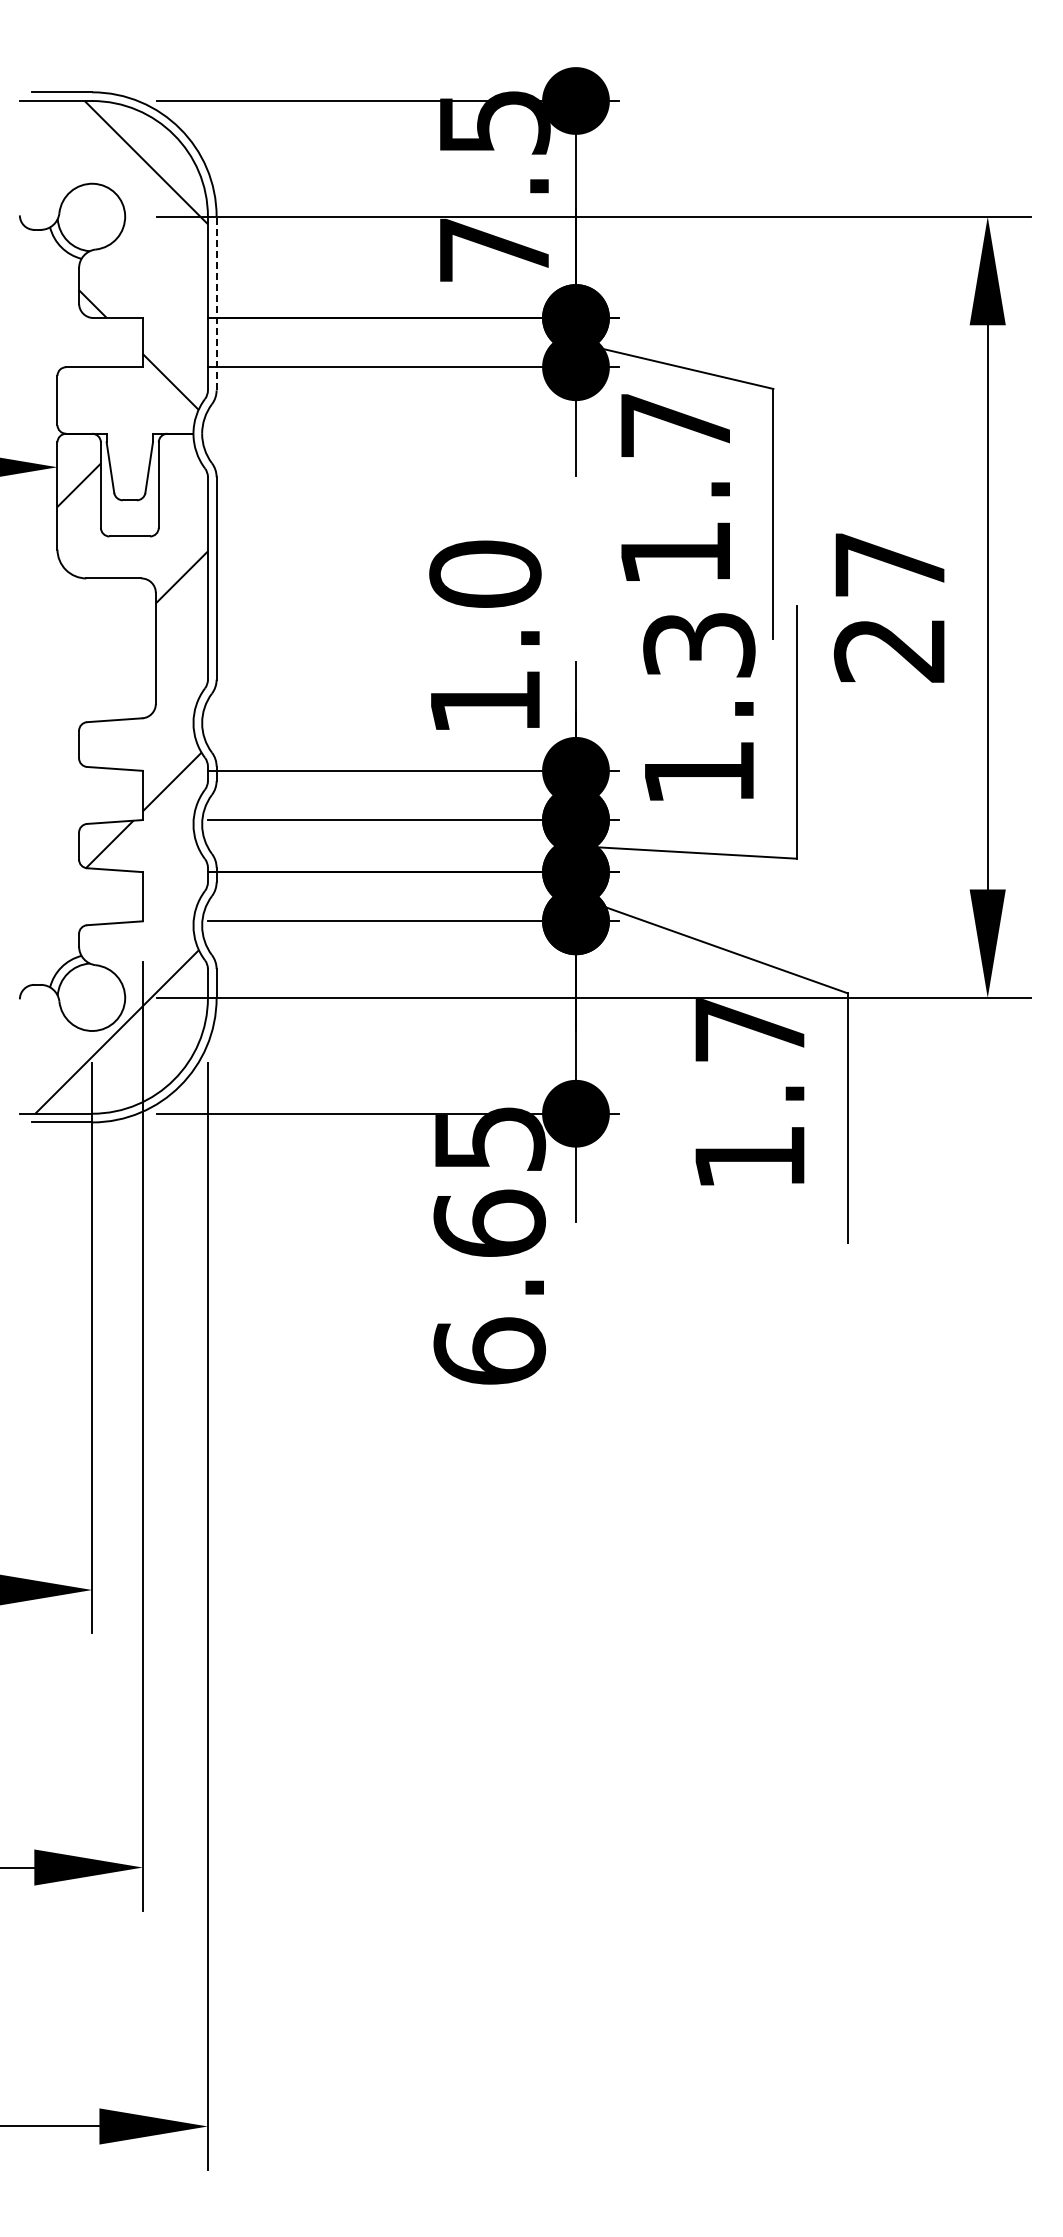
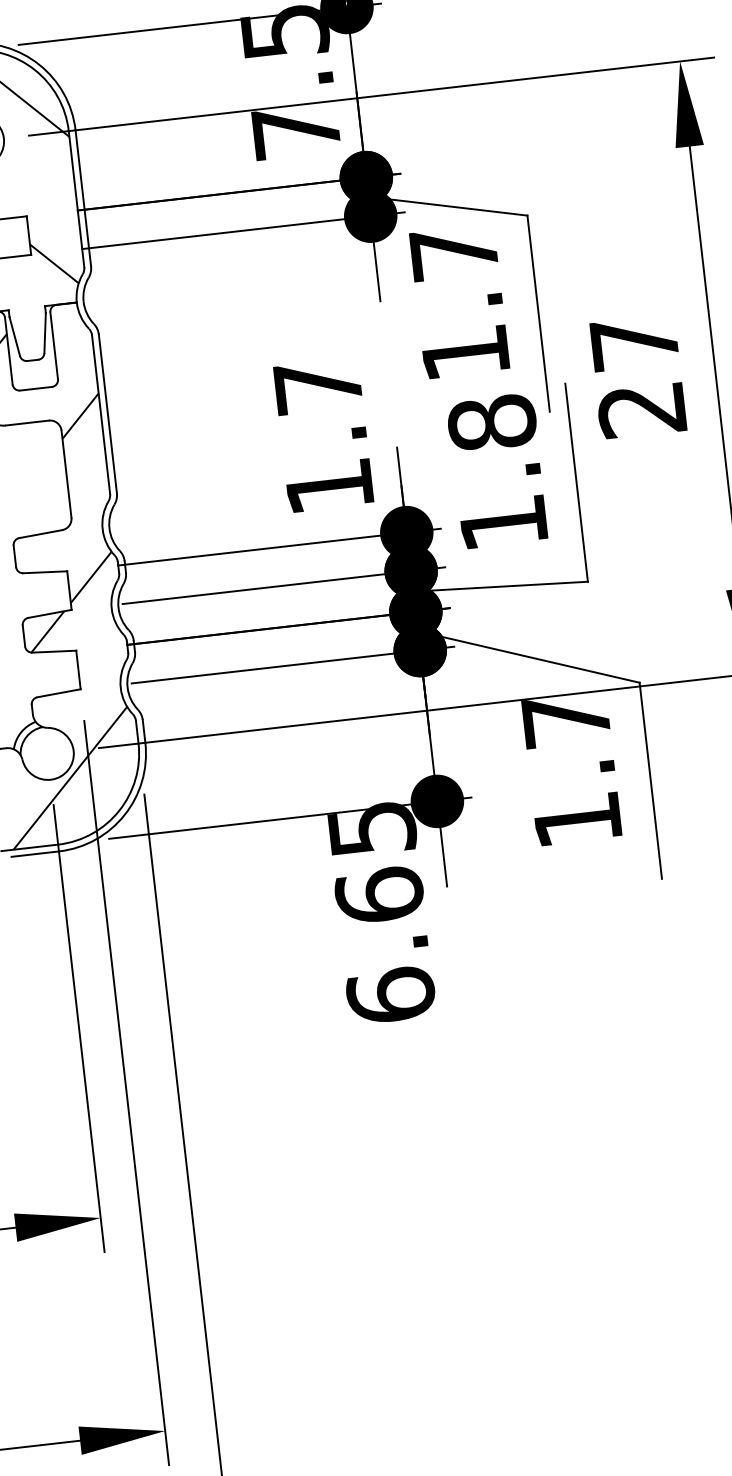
line: (216, 303) -> (83, 198), dashed -> solid
text: (485, 573) -> (318, 386), 1.0 -> 1.7
text: (699, 644) -> (492, 422), 1.3 -> 1.8

